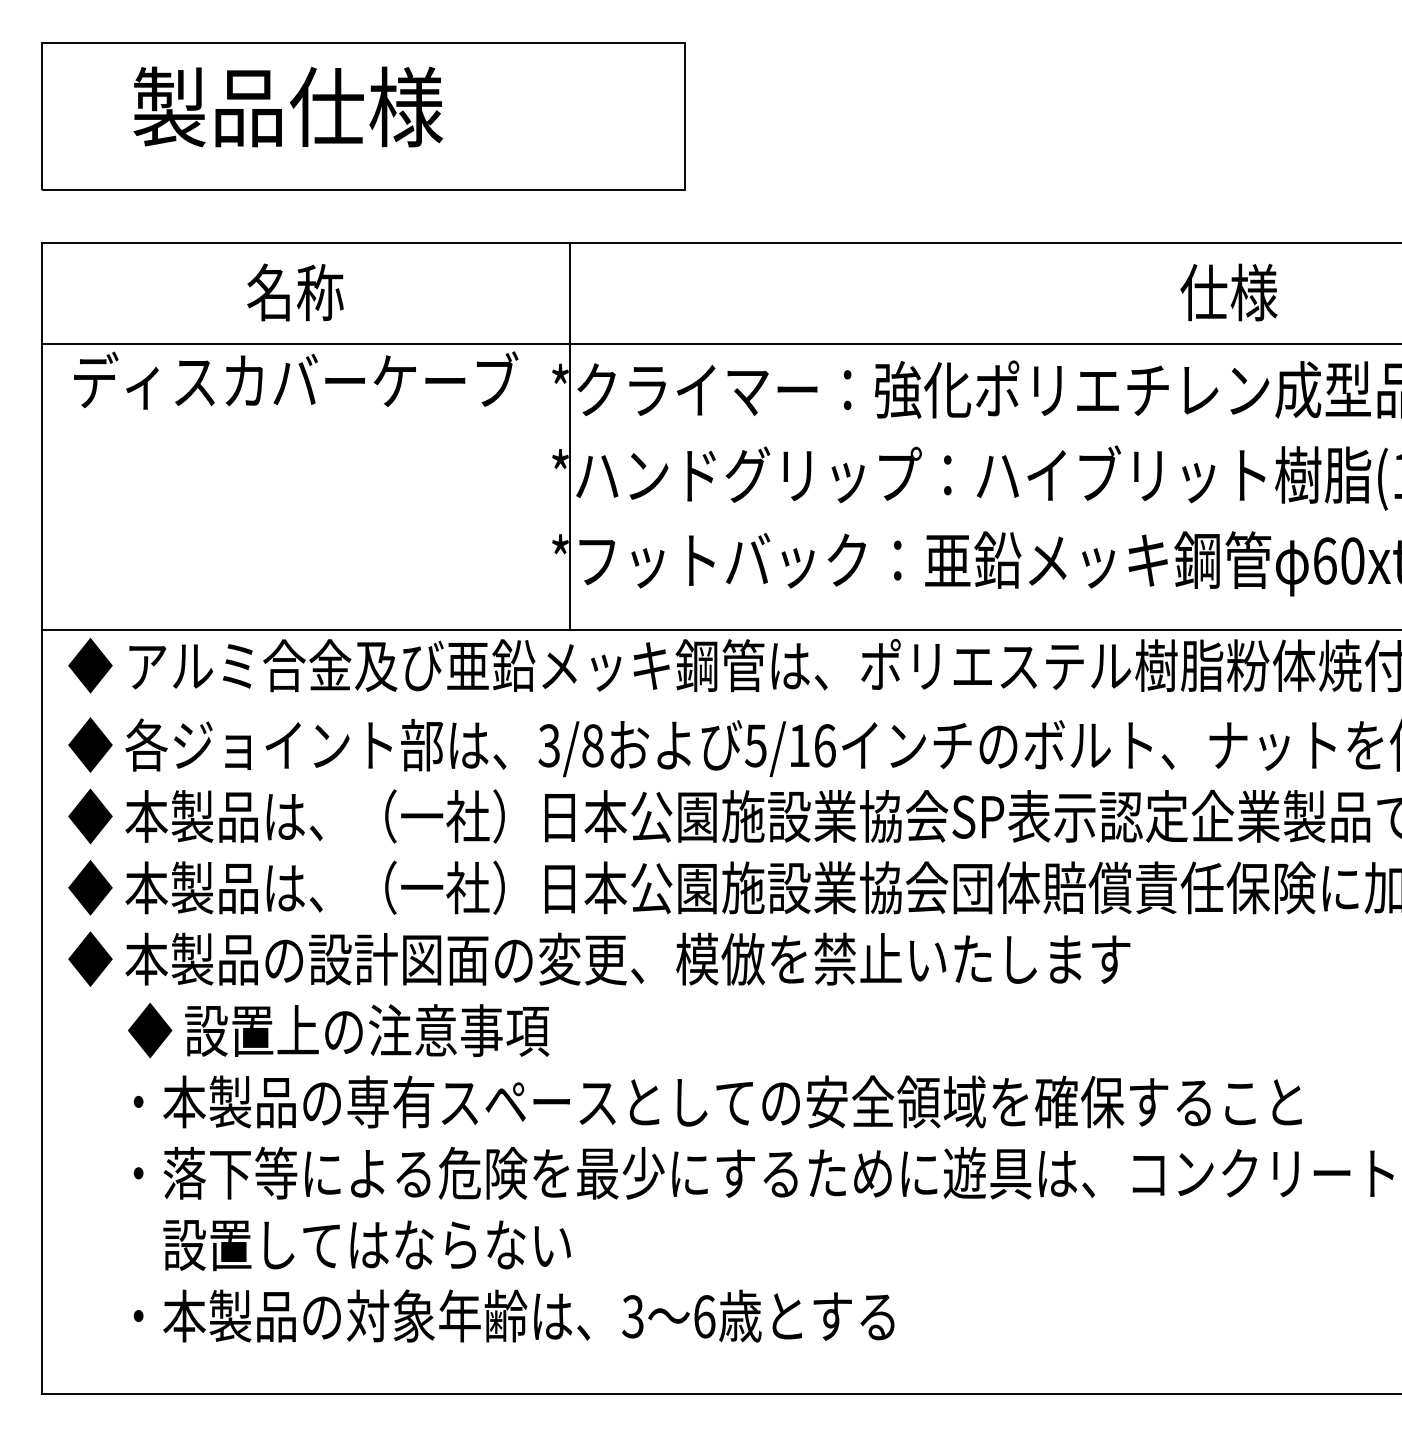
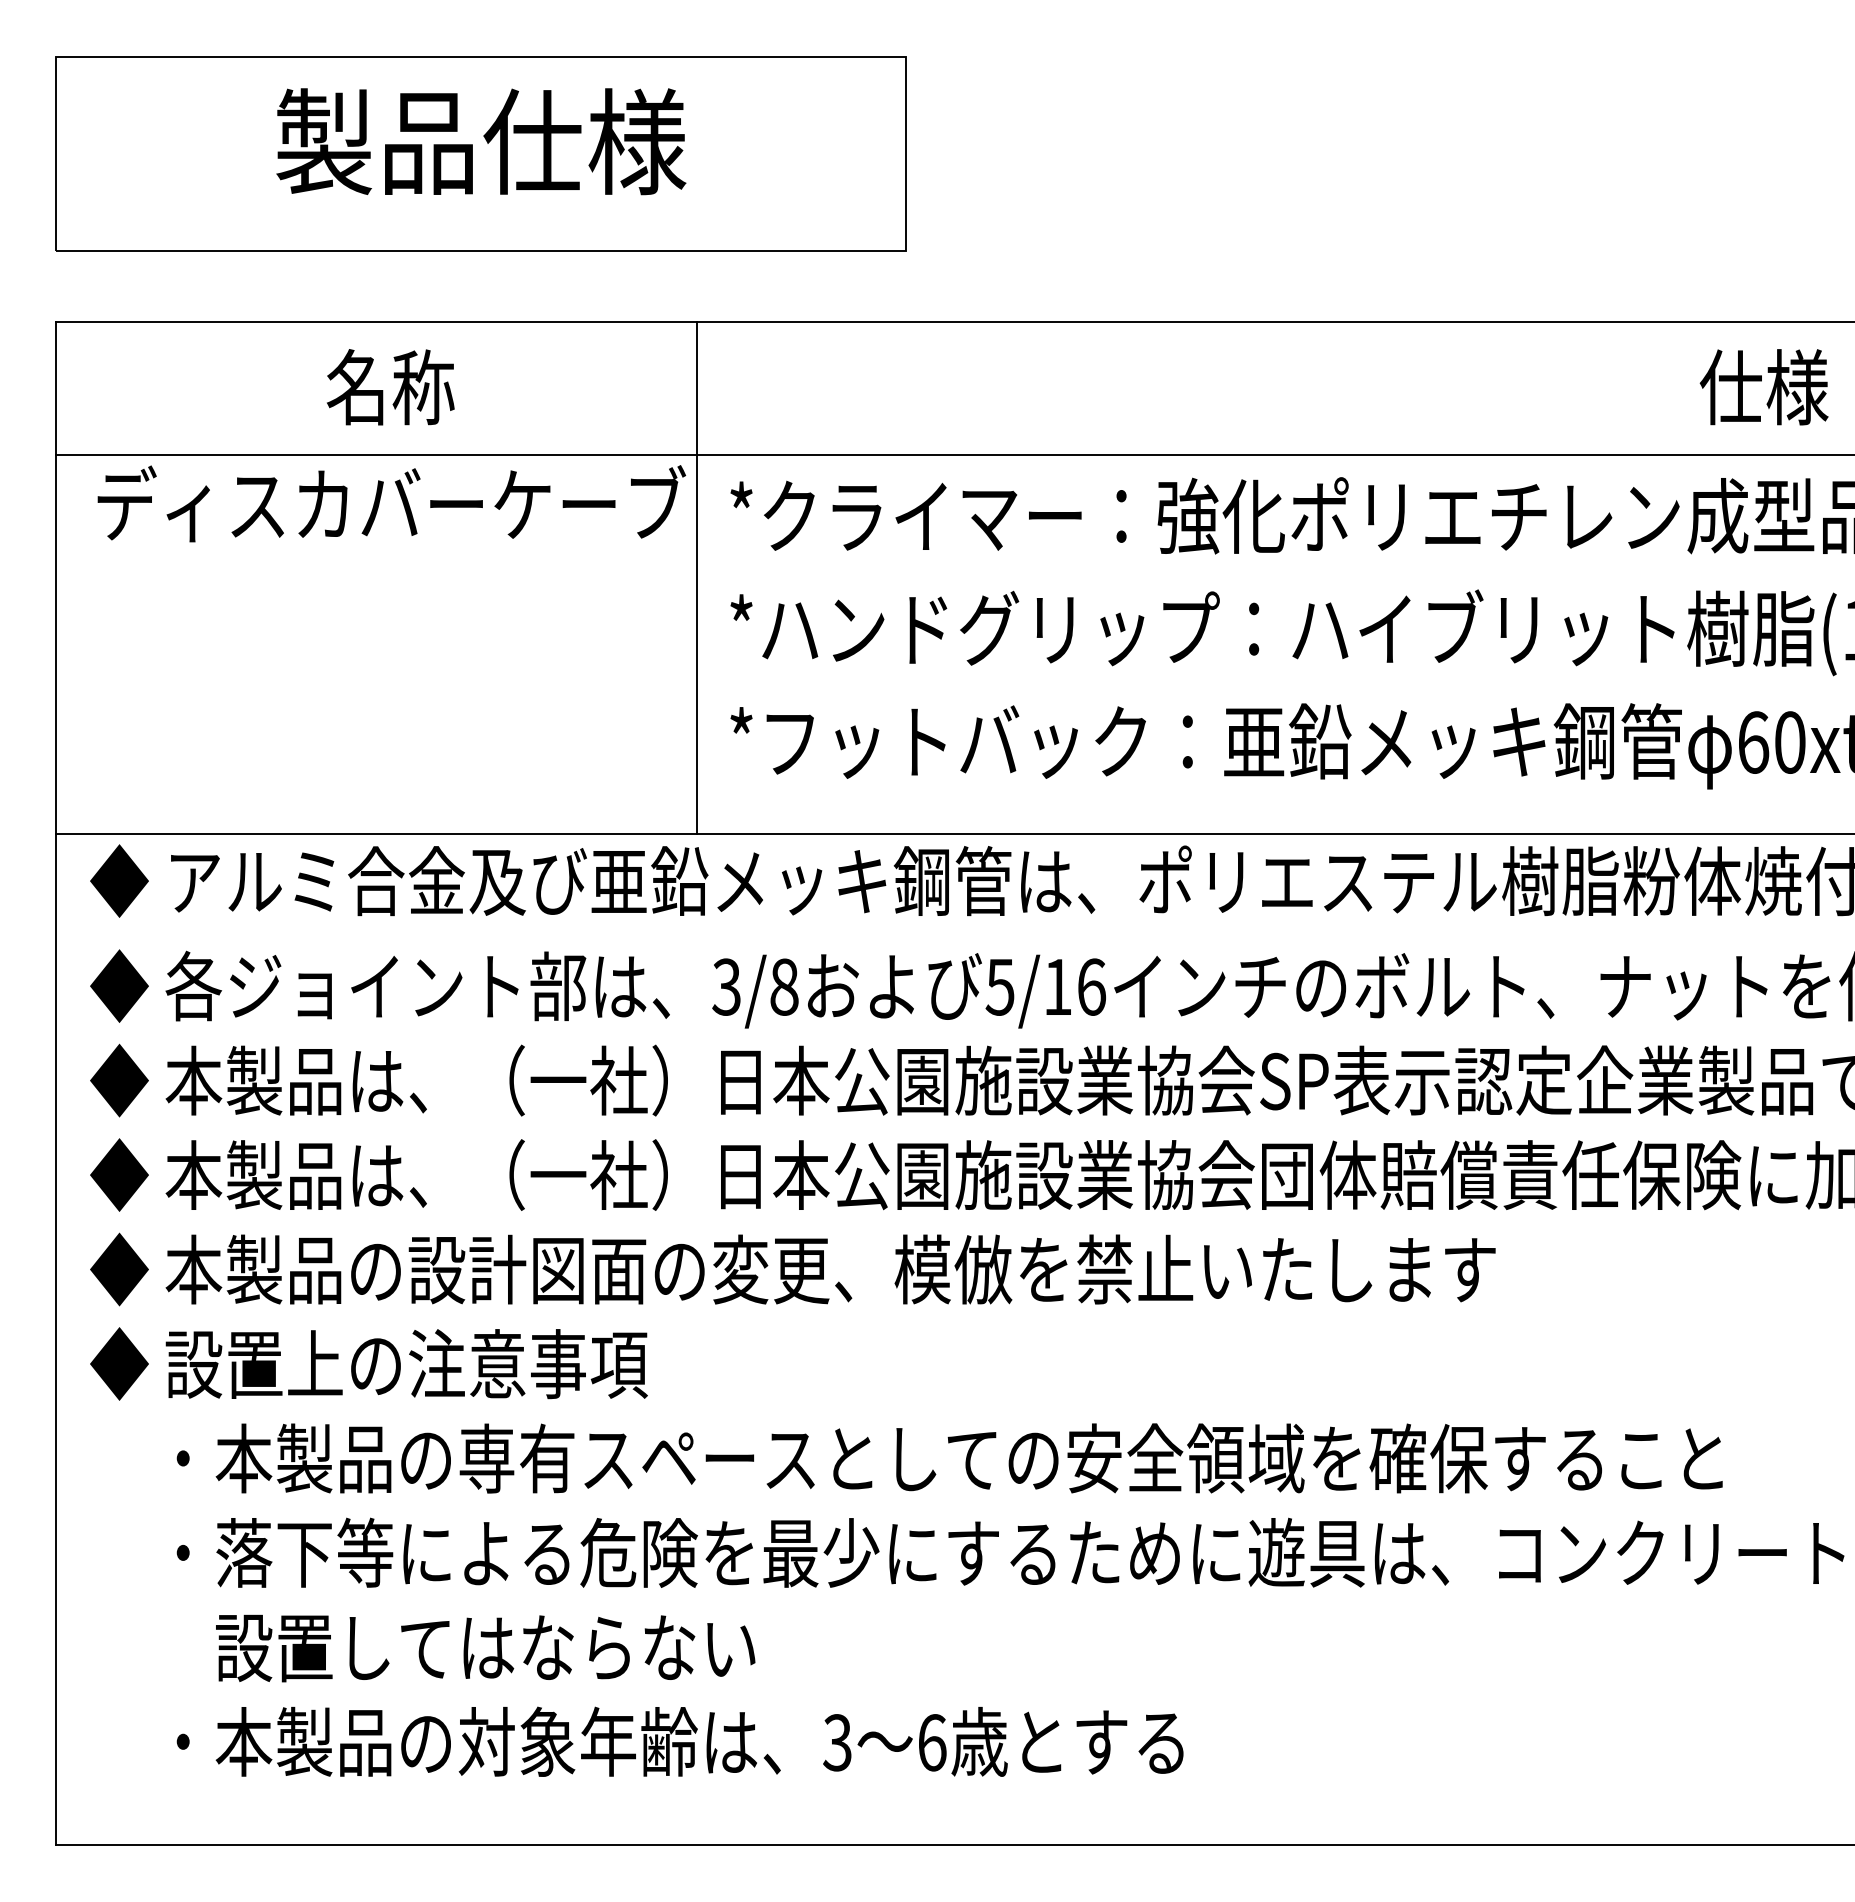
text: (288, 106) -> (481, 141), moved
text: (1228, 292) -> (1763, 387), moved
line: (569, 436) -> (696, 577), moved
text: (338, 1030) -> (368, 1363), moved

